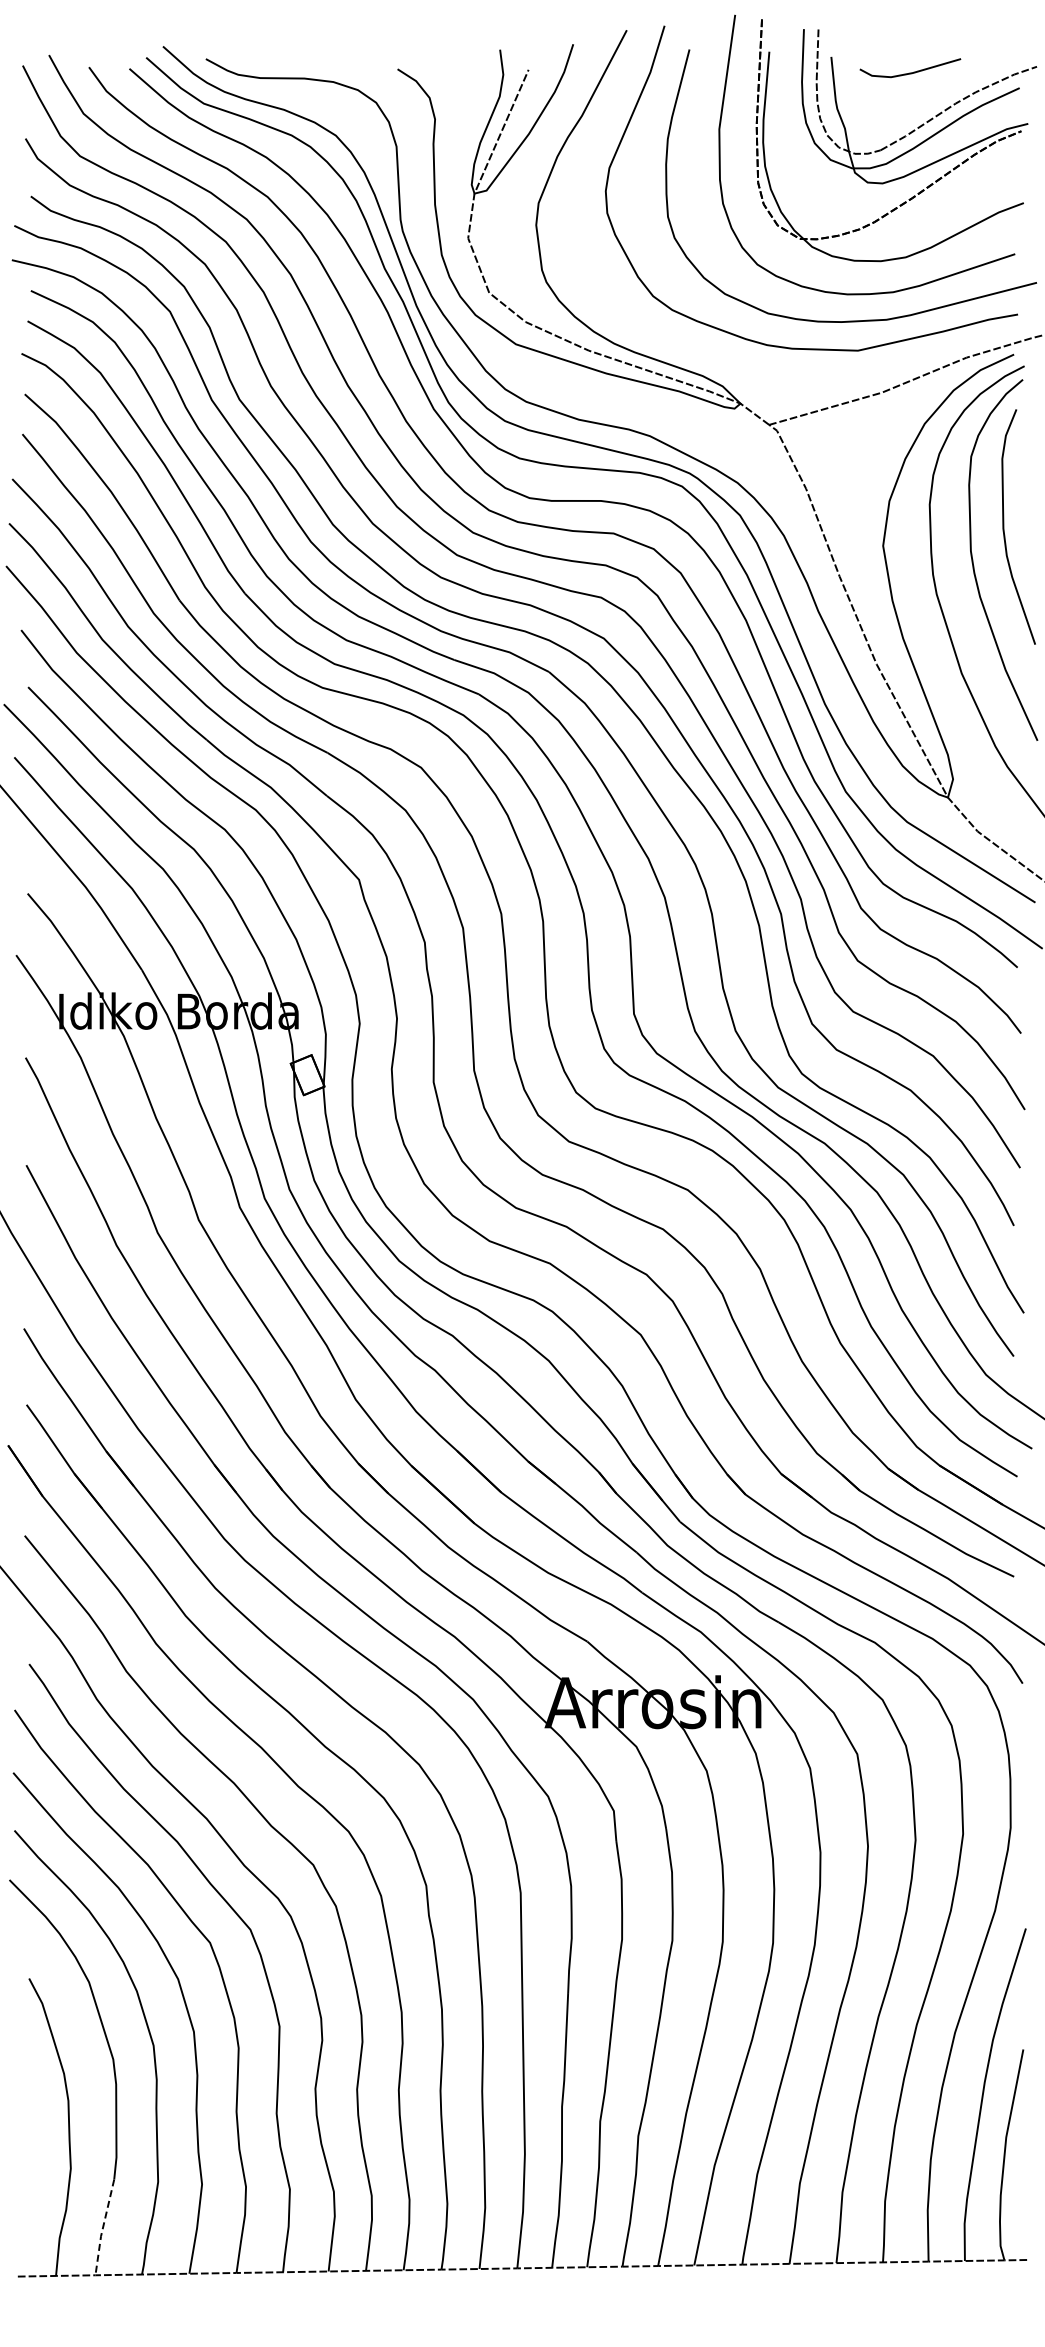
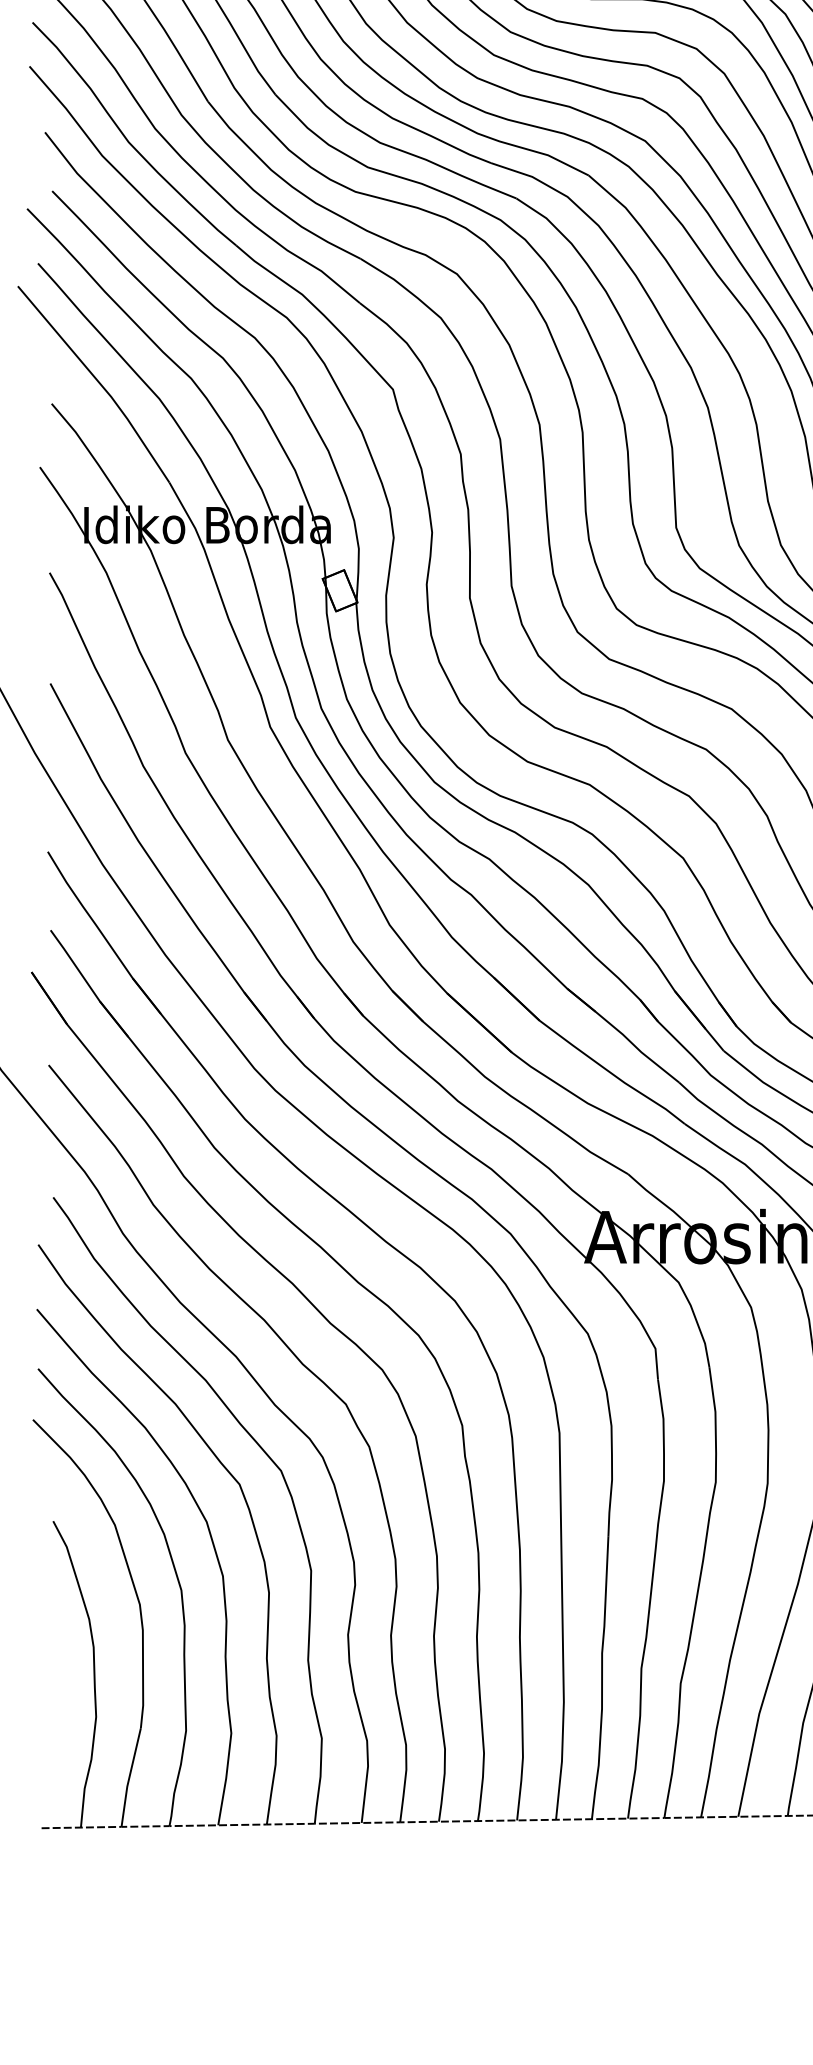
line: (103, 2227) -> (129, 1777), dashed -> solid

